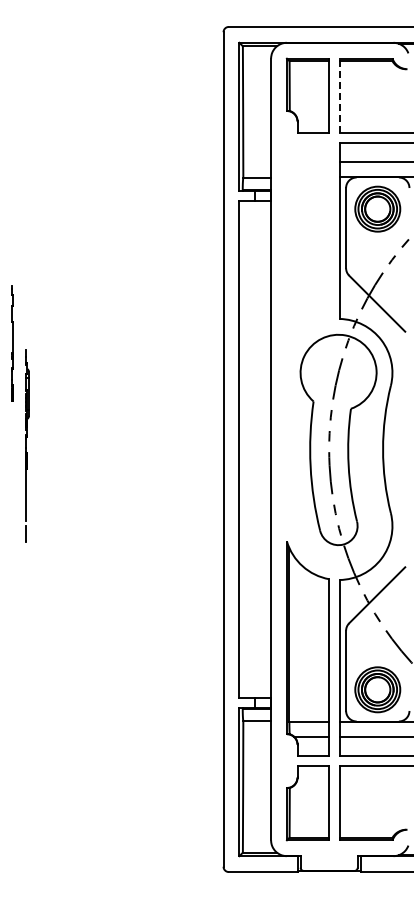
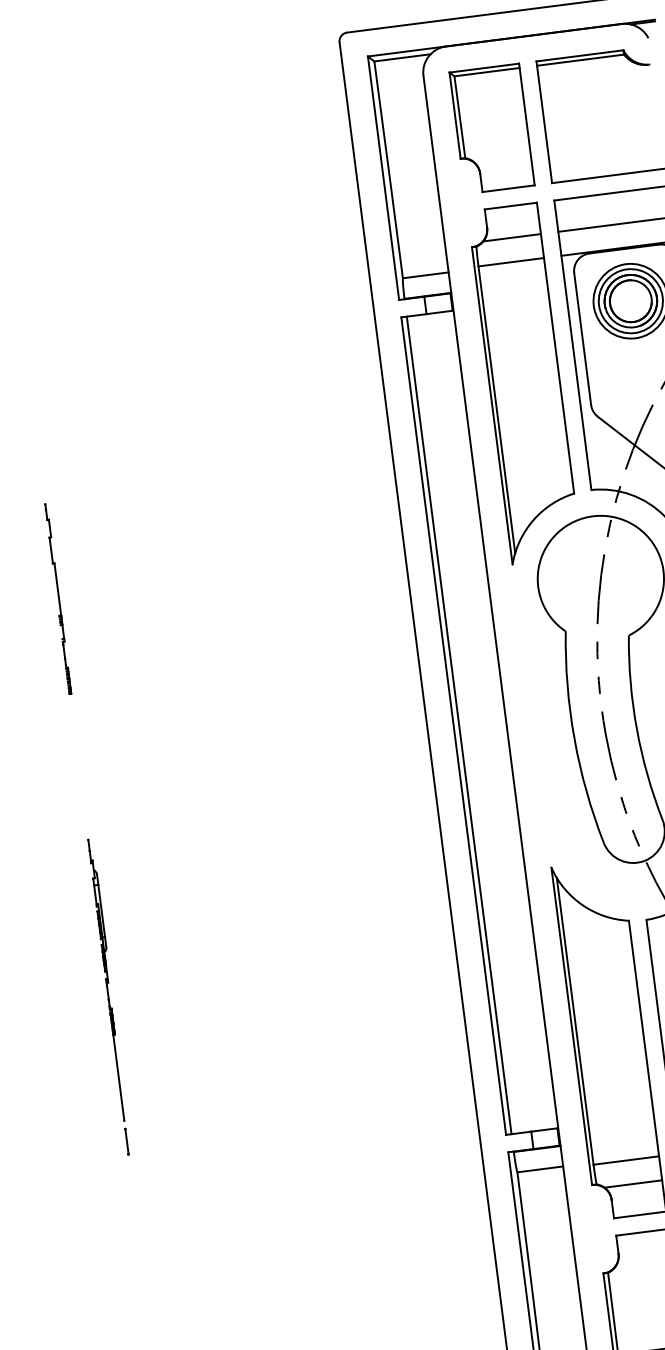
line: (339, 95) -> (543, 122), dashed -> solid
part: (307, 249) -> (523, 382), added
part: (27, 445) -> (110, 996), moved
line: (242, 449) -> (458, 725), added

